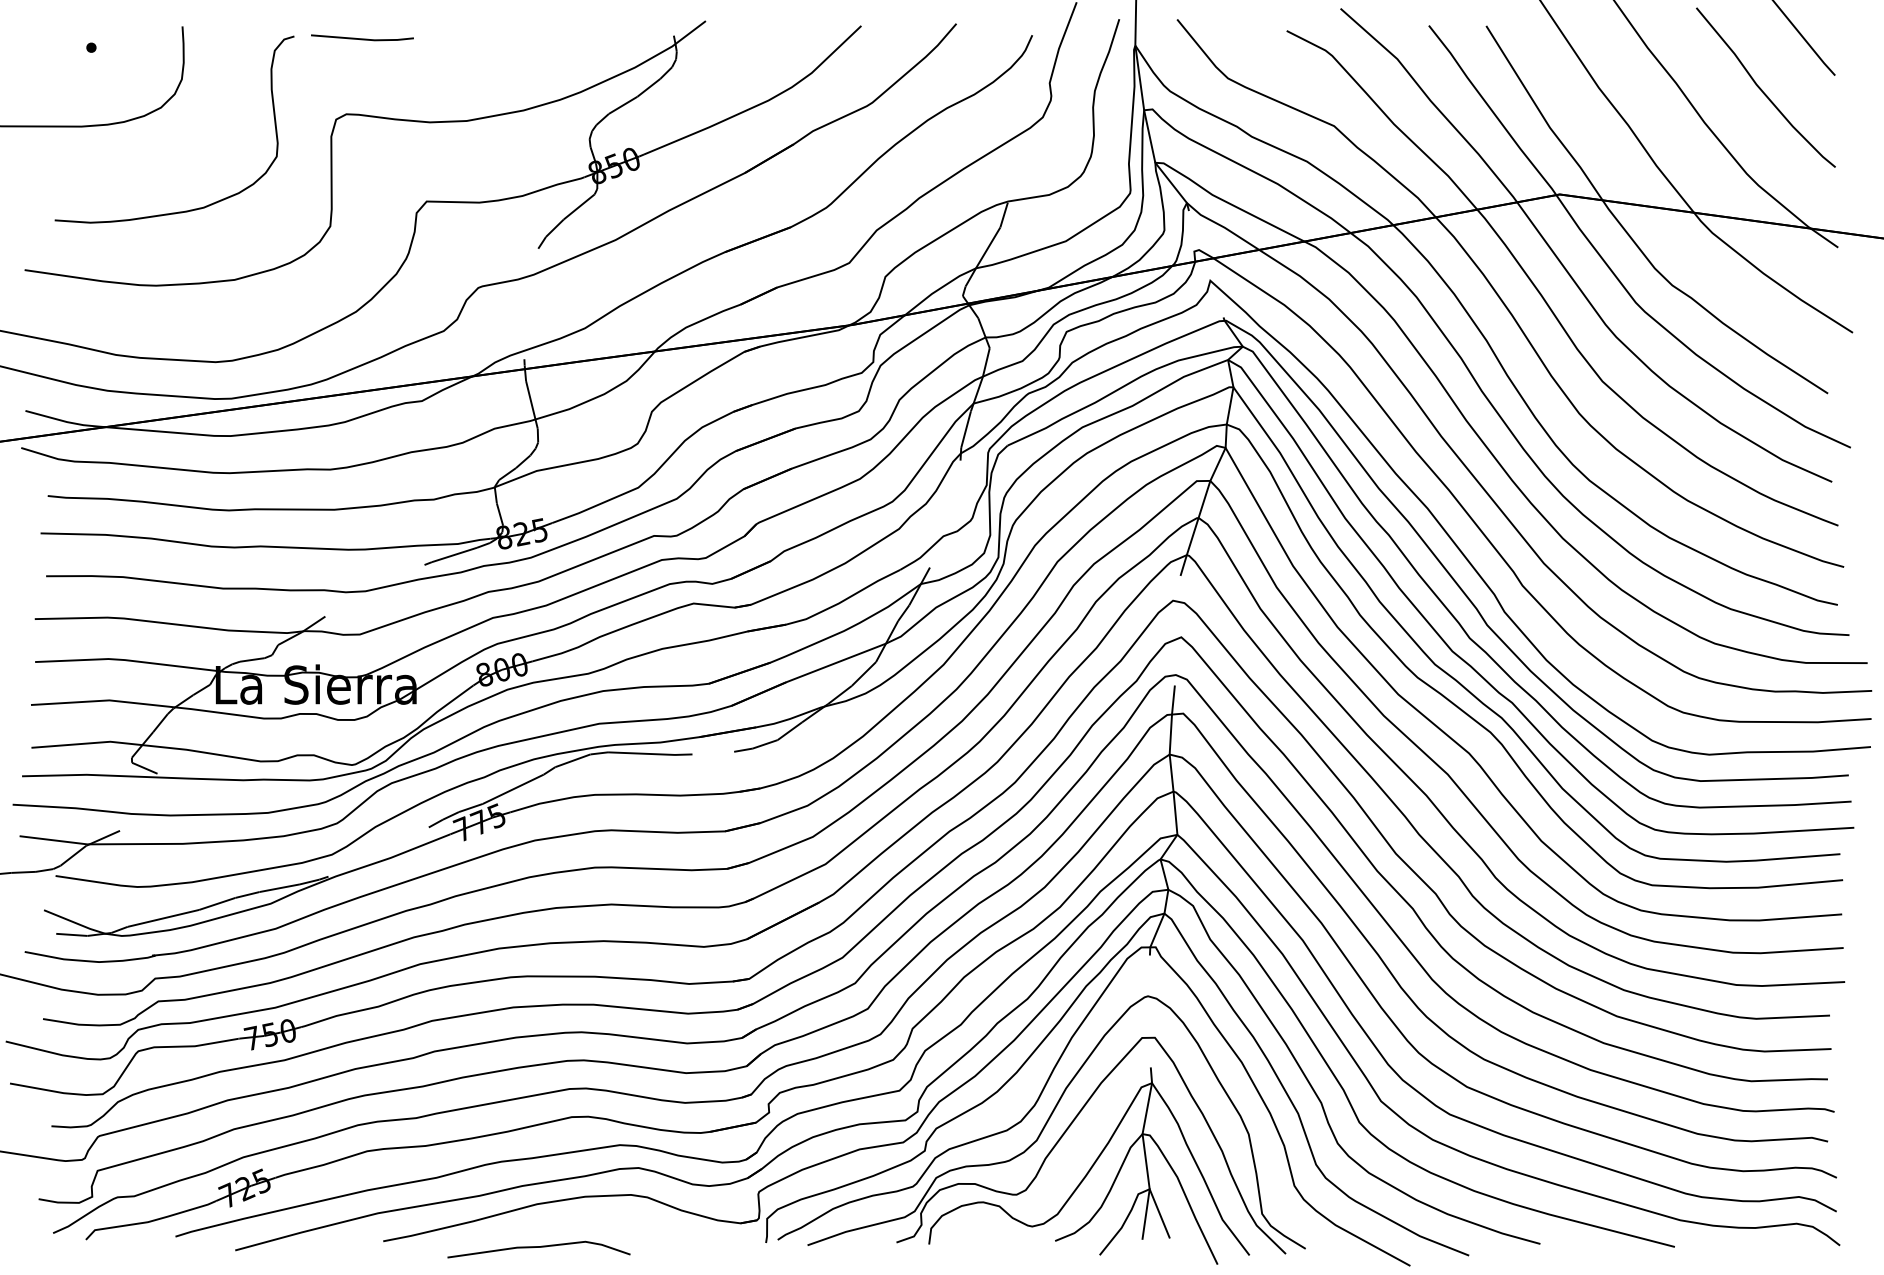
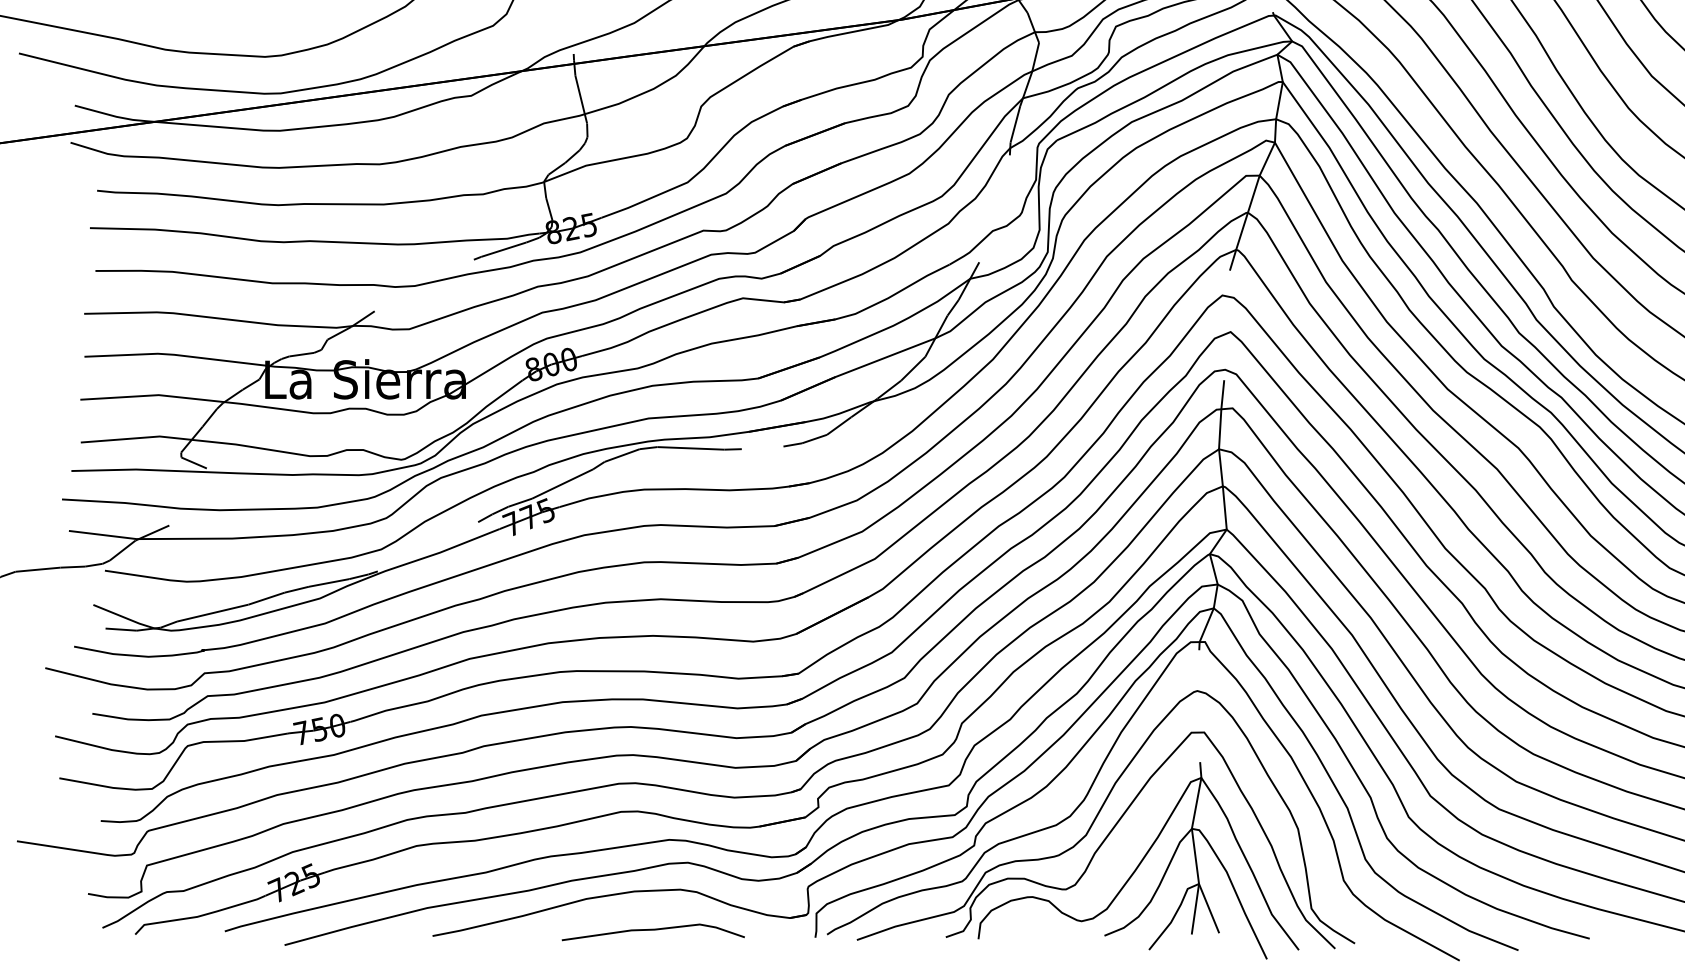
curve: (538, 1247) -> (652, 930), moved

